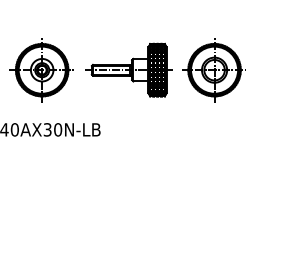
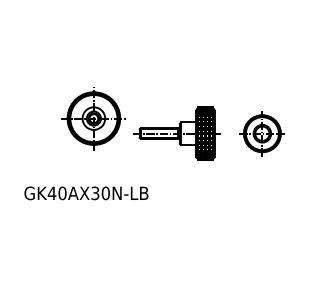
part: (41, 70) -> (93, 118), moved
part: (213, 70) -> (261, 133), size x0.7

